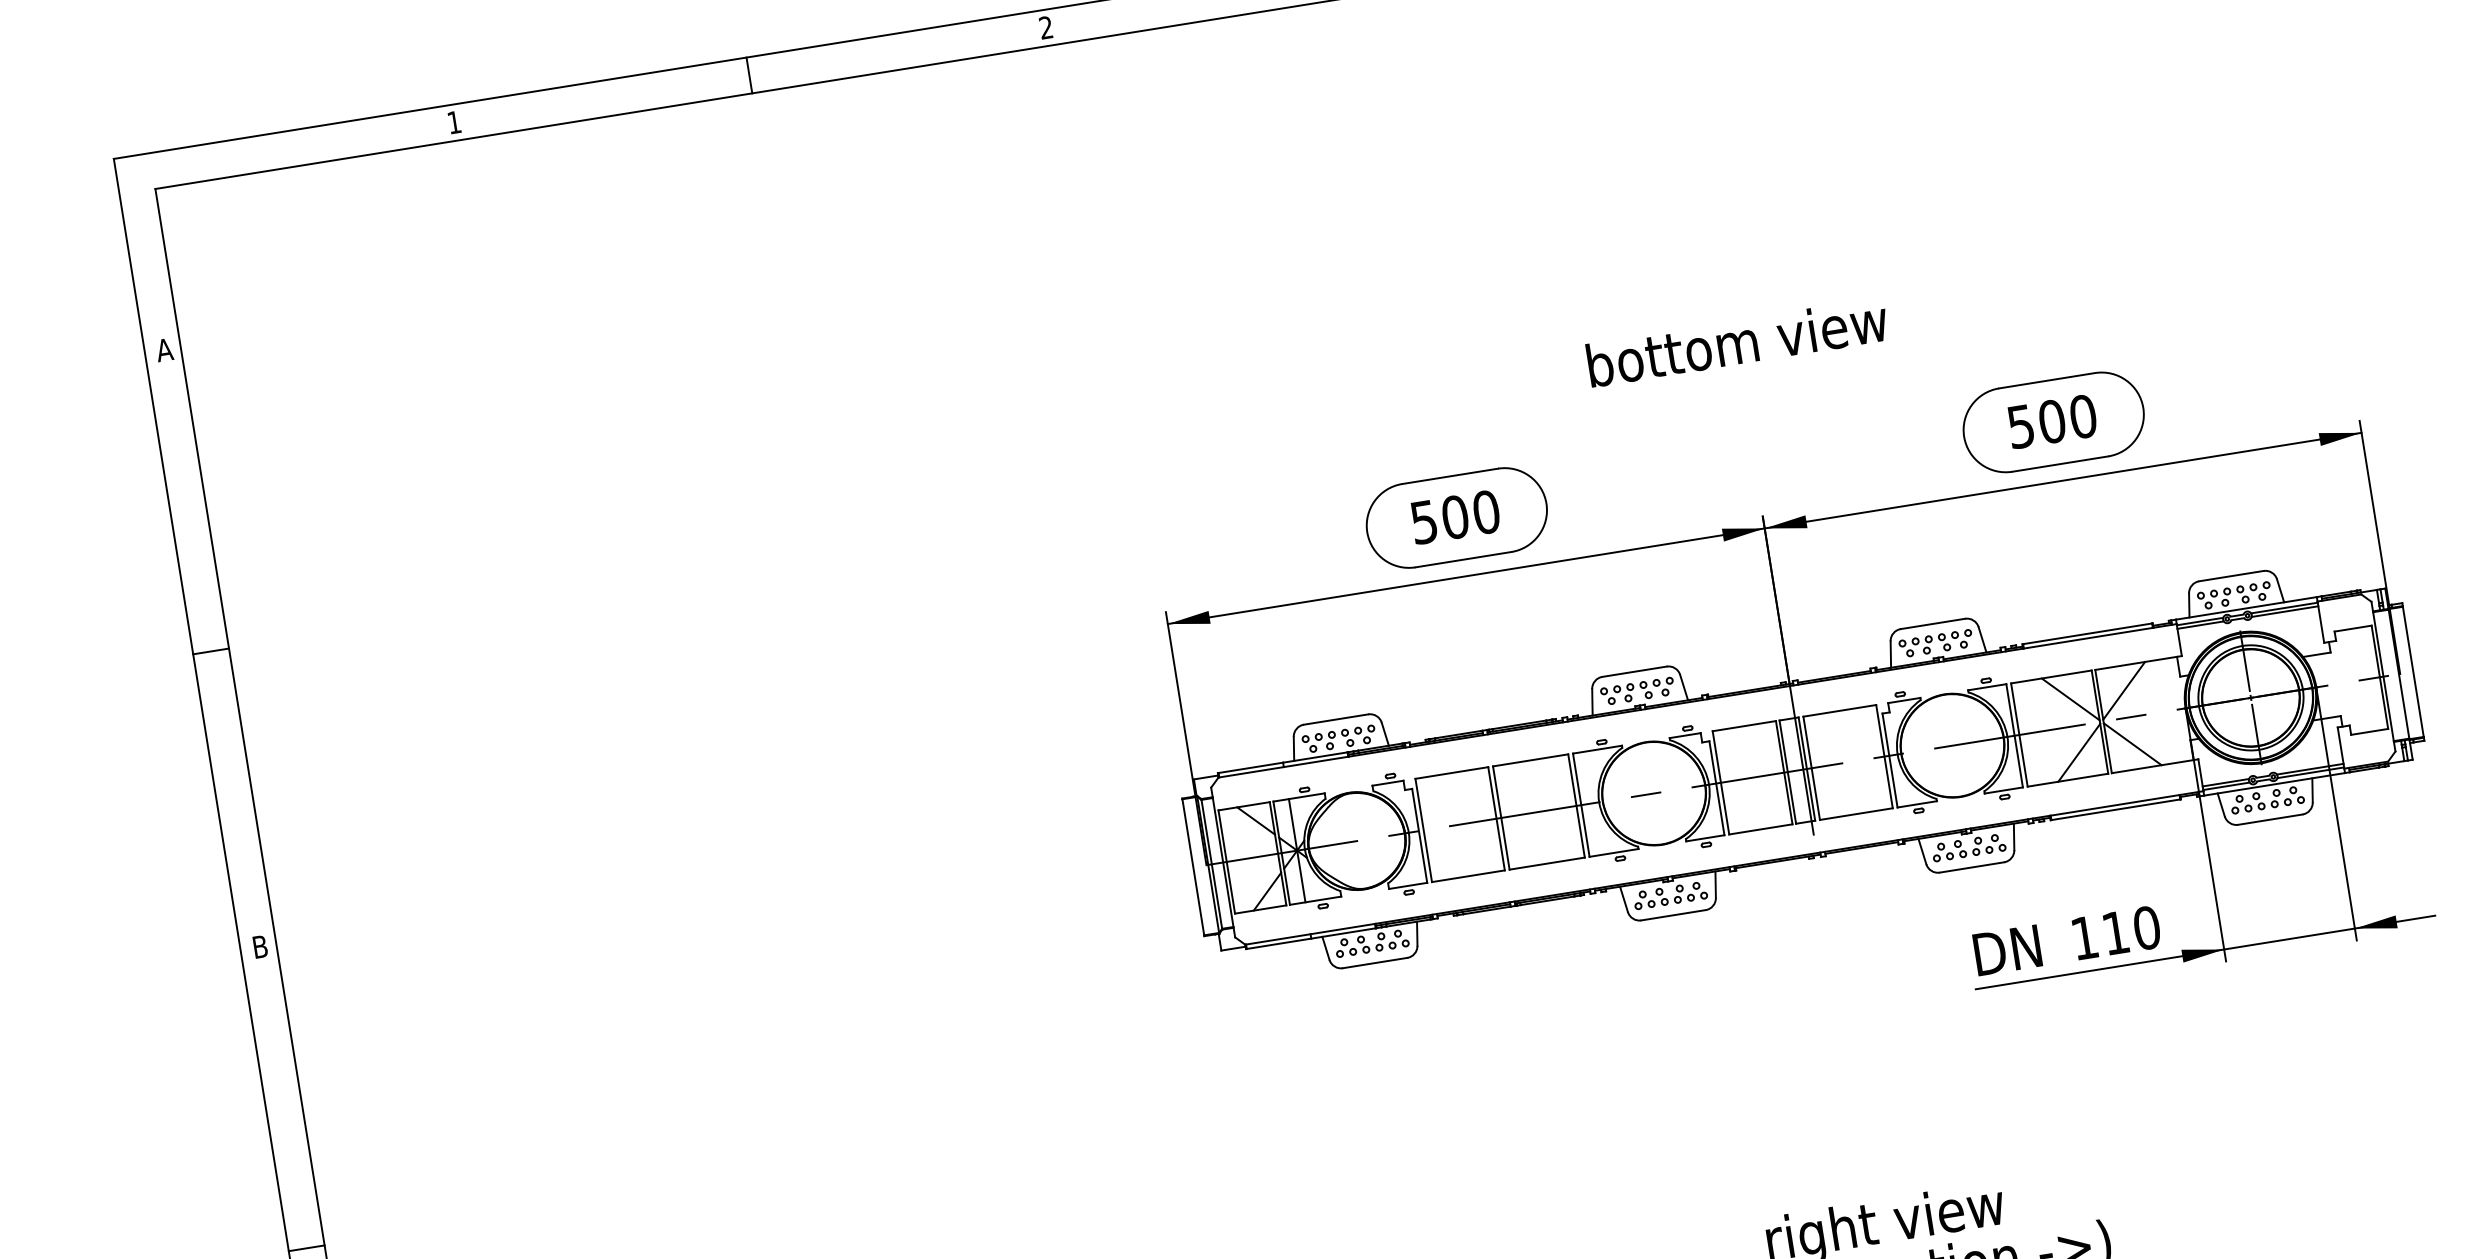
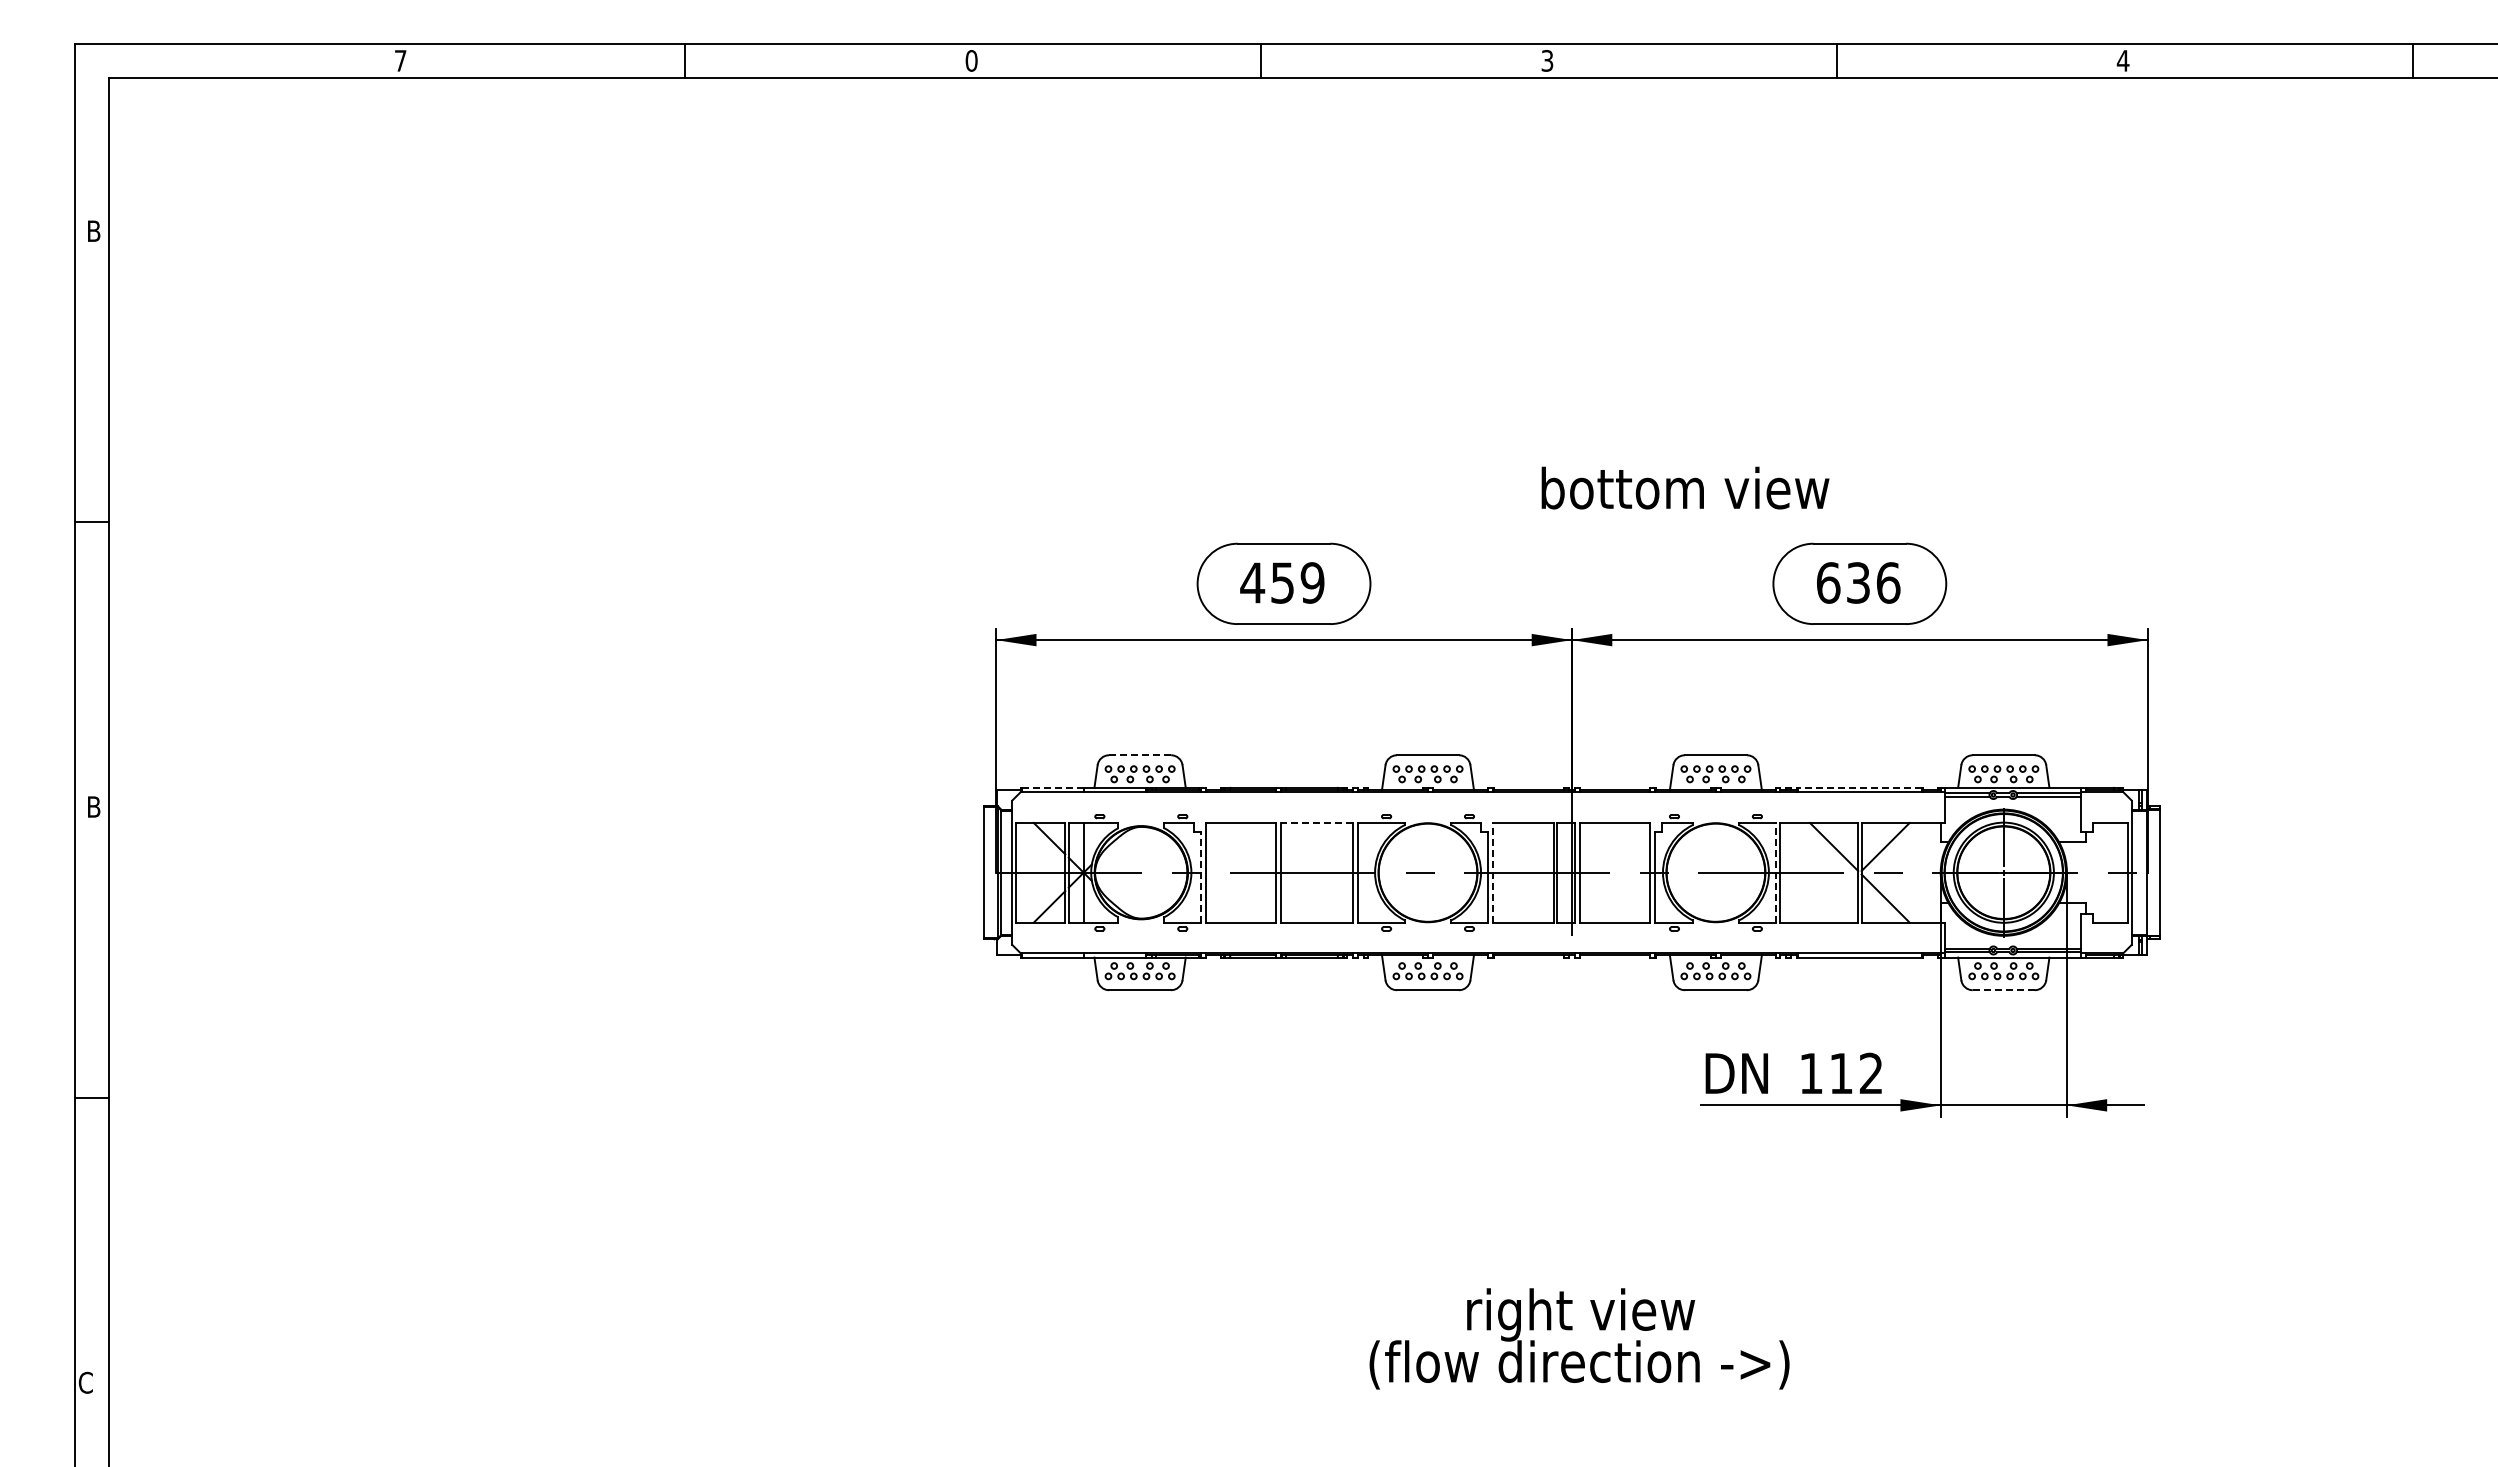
text: (1045, 27) -> (971, 60), 2 -> 0
text: (454, 122) -> (400, 60), 1 -> 7
text: (1737, 341) -> (1685, 487), moved
text: (164, 349) -> (93, 230), A -> B
text: (2052, 421) -> (1858, 582), 500 -> 636
text: (1455, 516) -> (1282, 582), 500 -> 459
line: (2087, 633) -> (1859, 787), solid -> dashed
line: (1336, 719) -> (1140, 755), solid -> dashed
line: (2014, 735) -> (1775, 872), solid -> dashed
line: (2079, 752) -> (1834, 898), removed
line: (1530, 759) -> (1316, 822), solid -> dashed
line: (1251, 767) -> (1053, 787), solid -> dashed
line: (1720, 782) -> (1492, 872), solid -> dashed
line: (2270, 820) -> (2003, 990), solid -> dashed
line: (1419, 835) -> (1201, 876), solid -> dashed
text: (2147, 927) -> (1871, 1073), 110 -> 112

